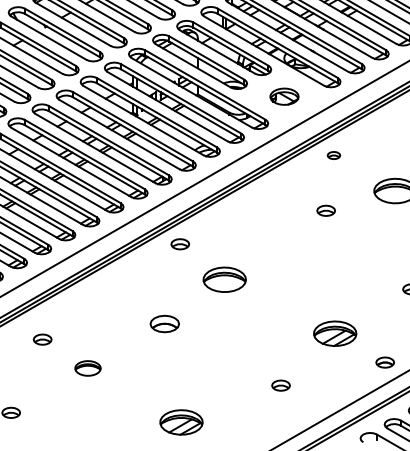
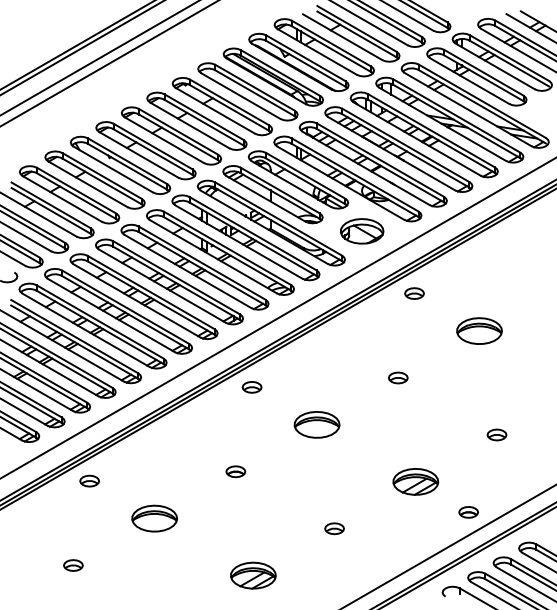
part: (284, 96) -> (362, 231), size x1.43
part: (333, 155) -> (414, 293), size x1.43
part: (326, 210) -> (398, 377), moved
part: (224, 279) -> (316, 424), moved
part: (164, 323) -> (235, 471), size x0.62
part: (42, 339) -> (89, 480), moved
part: (87, 368) -> (154, 518), size x1.67
part: (280, 385) -> (334, 528), moved

